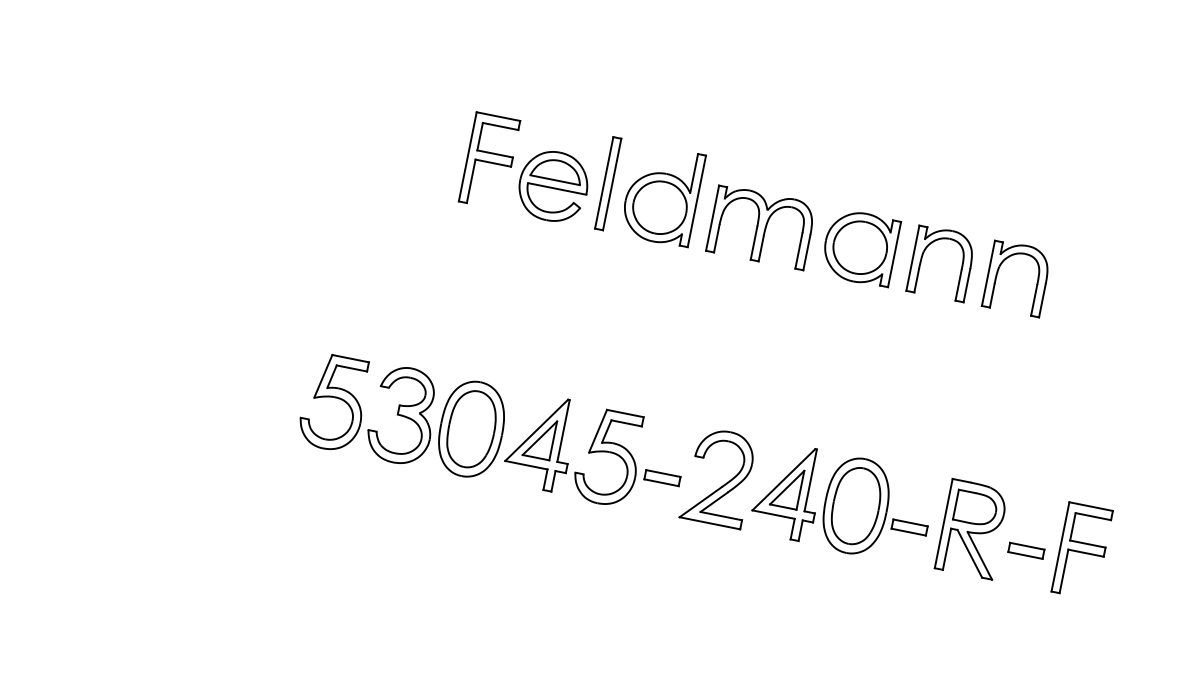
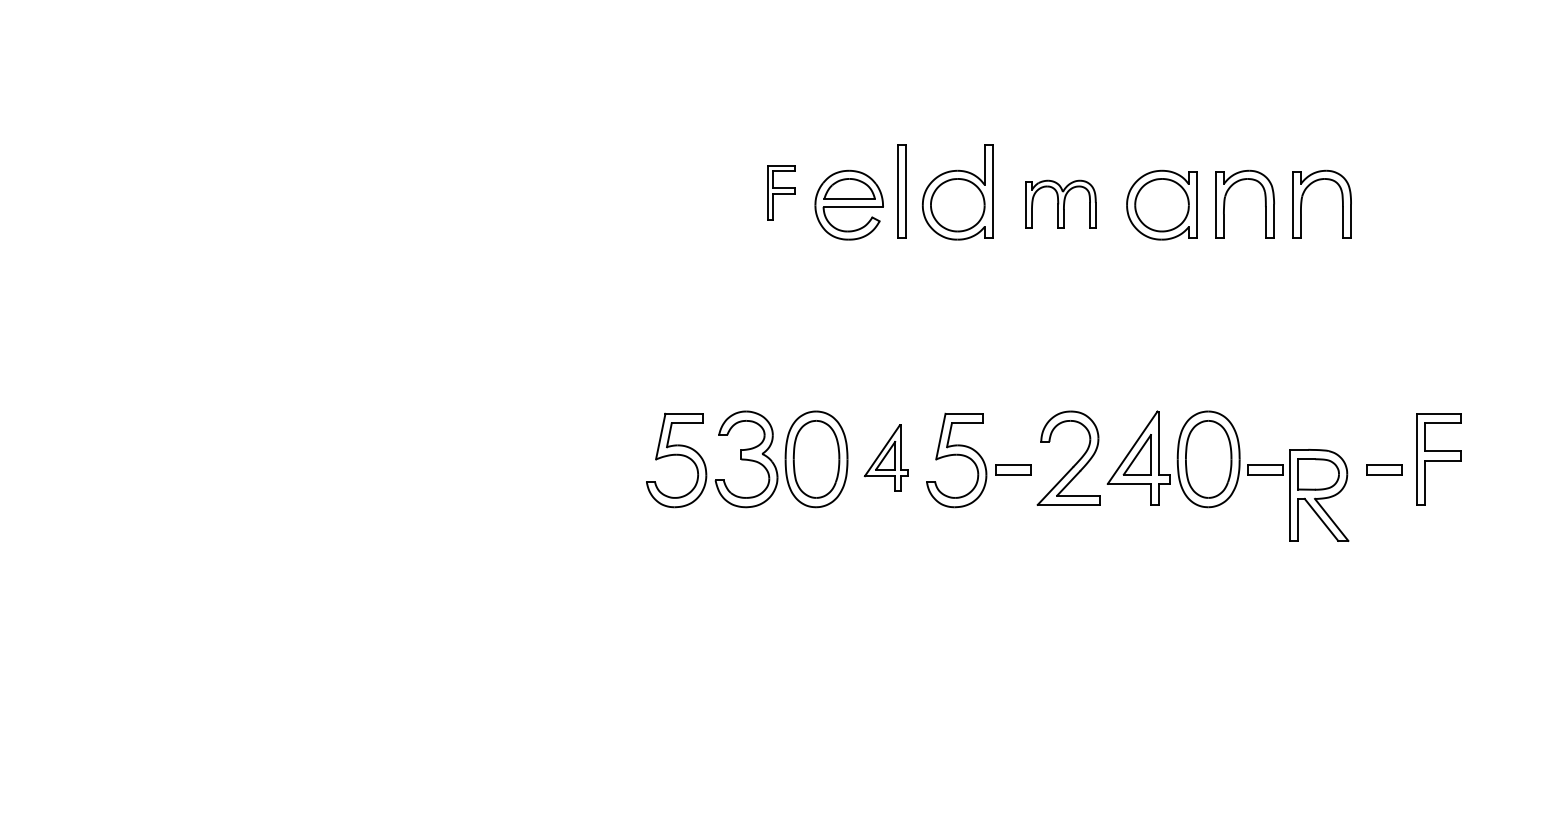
part: (489, 160) -> (781, 192), size x0.6
part: (760, 226) -> (1060, 203), size x0.7
part: (540, 441) -> (886, 457), size x0.7
part: (972, 529) -> (1319, 495), moved

